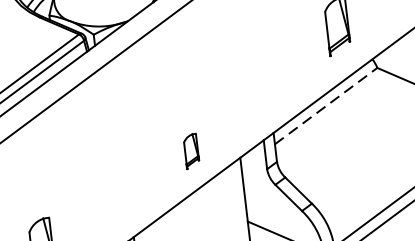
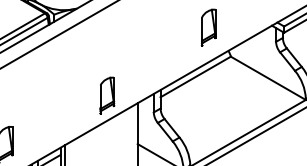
line: (325, 105) -> (195, 76), dashed -> solid
part: (191, 151) -> (107, 95), size x1.67

